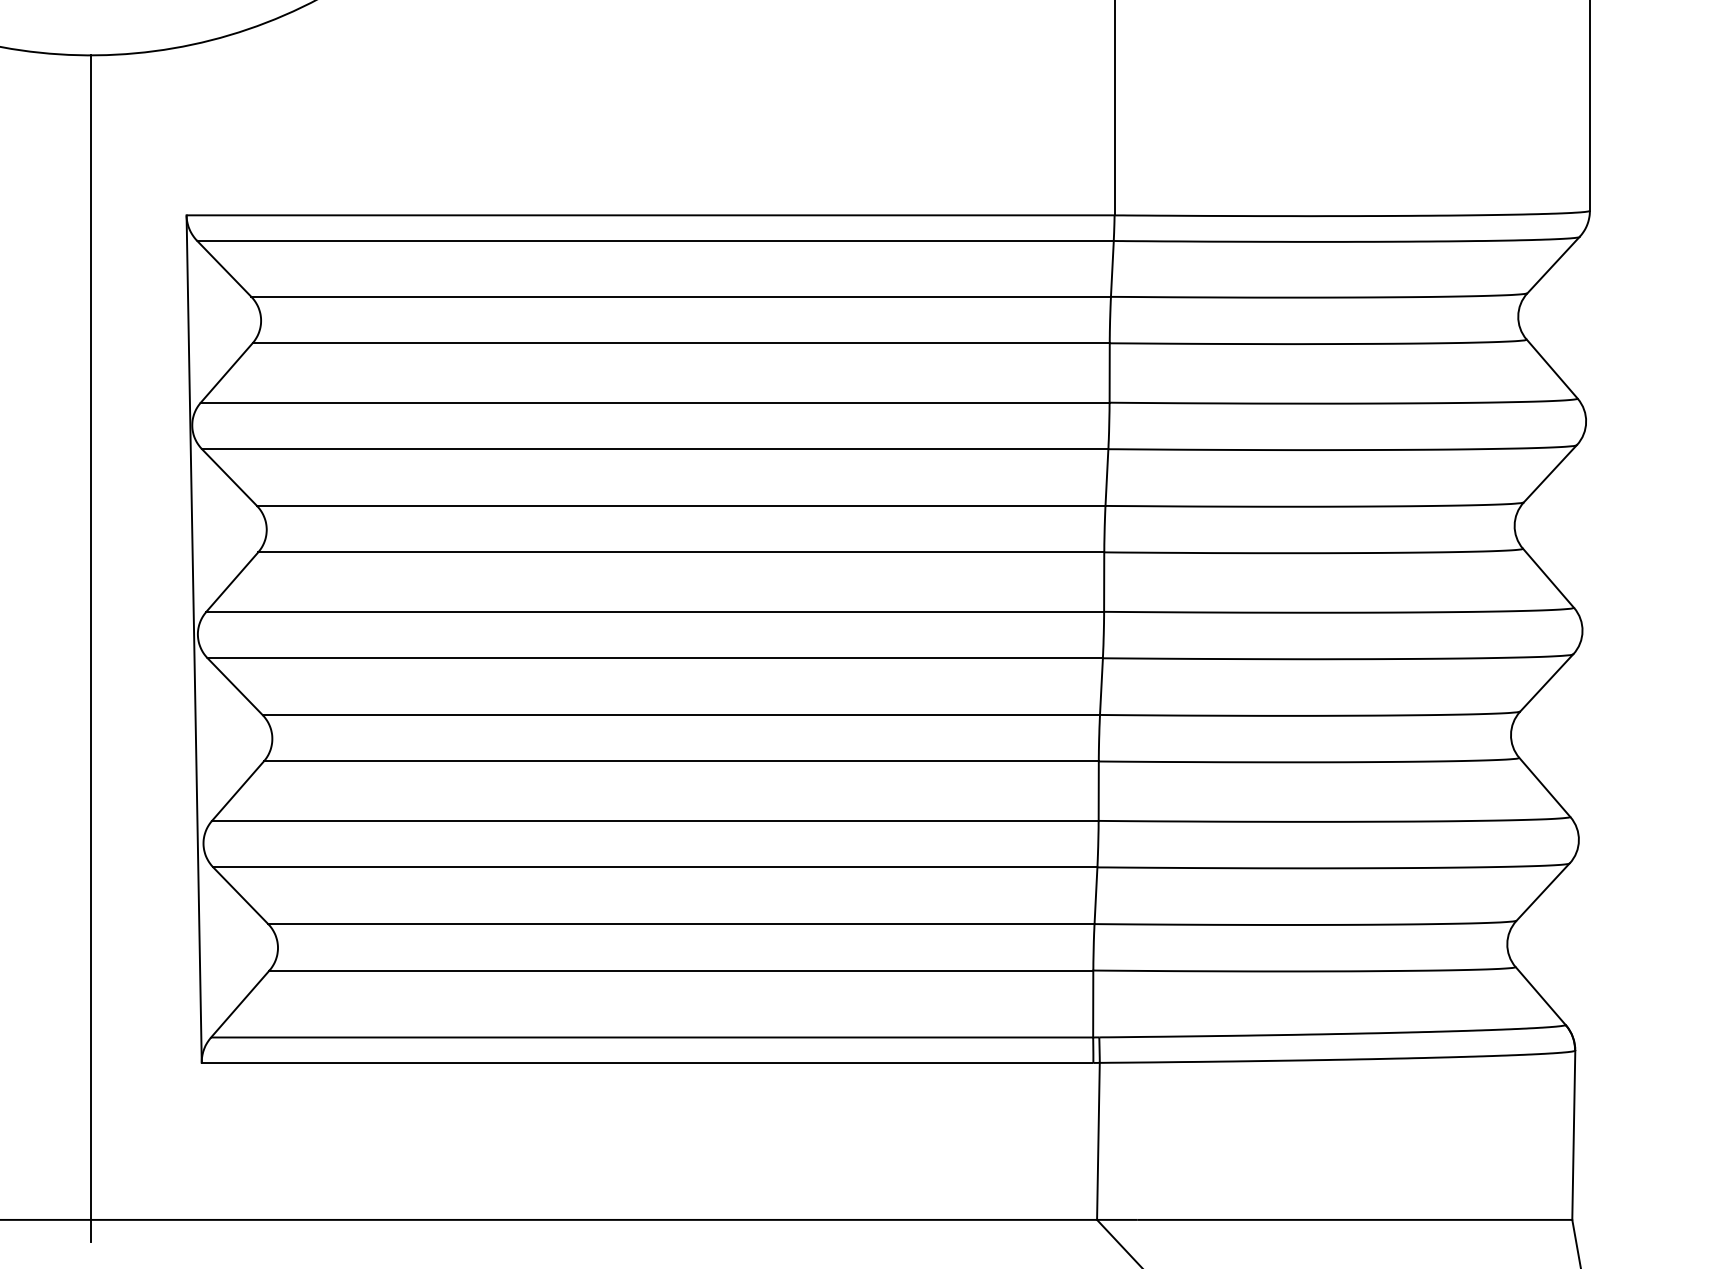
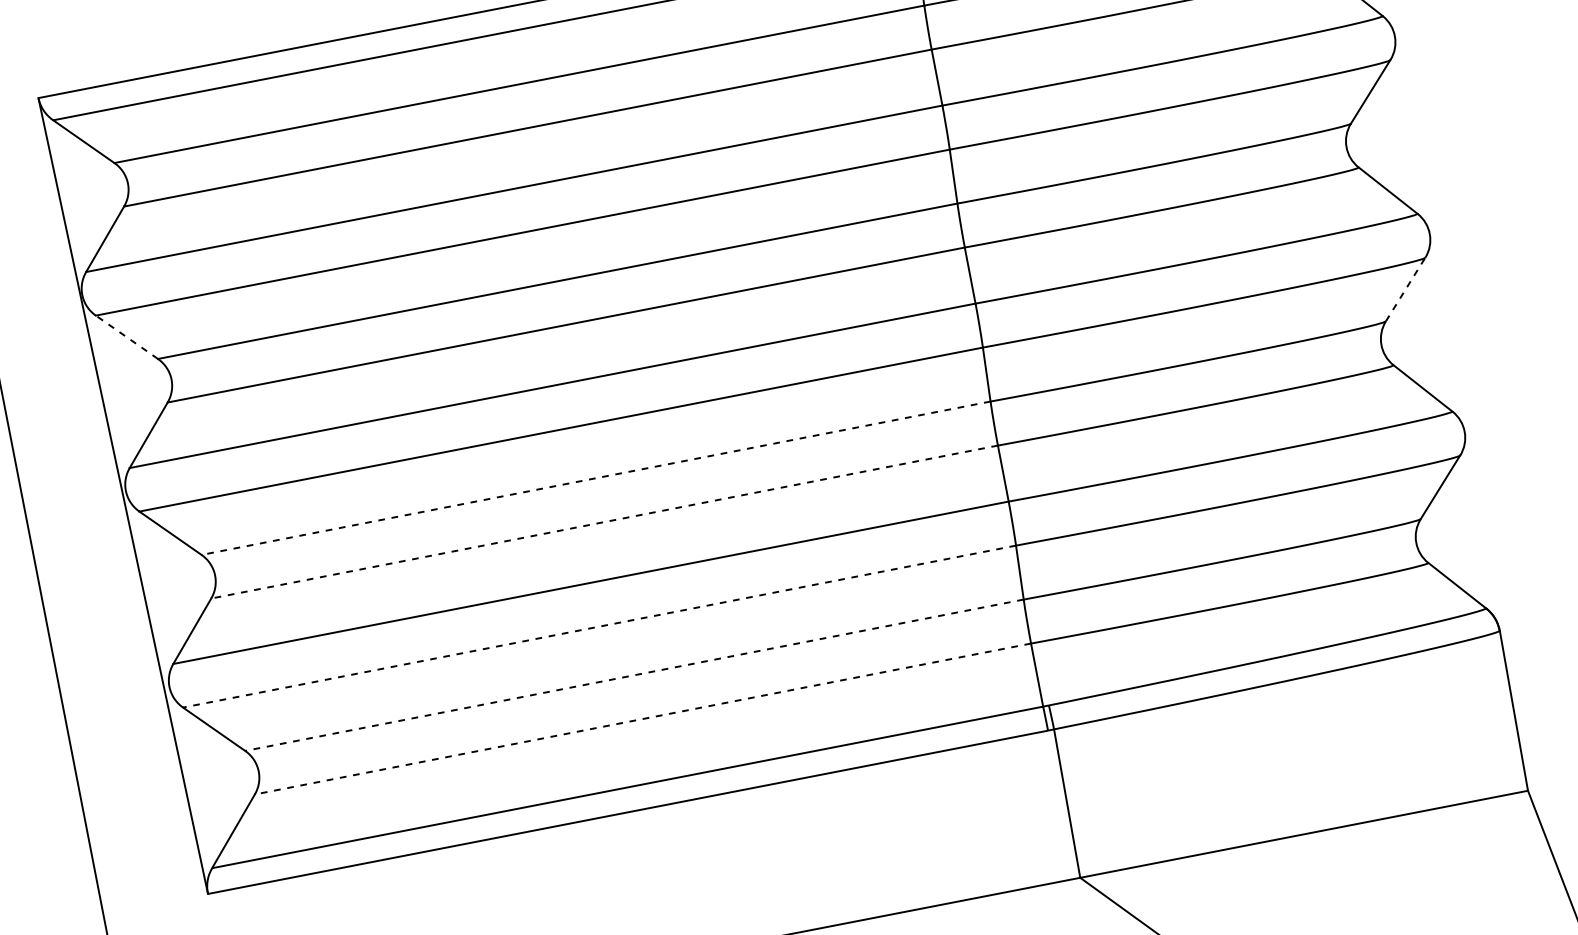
line: (229, 477) -> (126, 337), solid -> dashed
line: (1547, 682) -> (1406, 289), solid -> dashed
line: (681, 714) -> (596, 477), solid -> dashed
line: (680, 761) -> (603, 522), solid -> dashed
line: (654, 867) -> (598, 626), solid -> dashed
line: (680, 924) -> (633, 675), solid -> dashed
line: (681, 970) -> (643, 718), solid -> dashed

